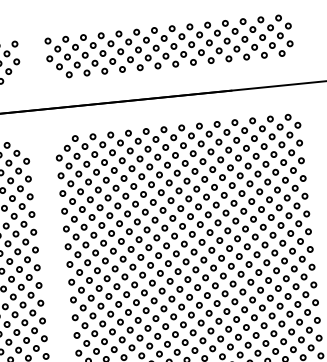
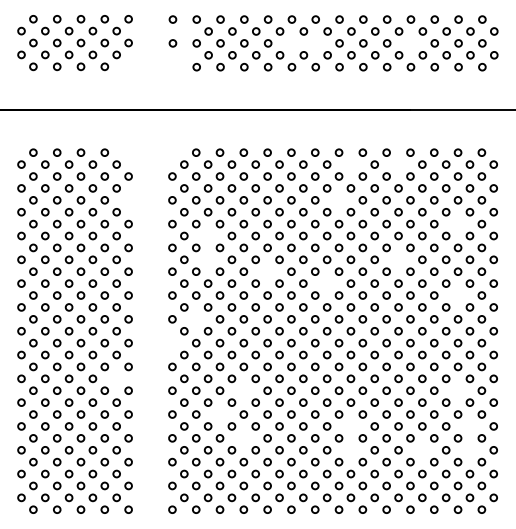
circle: (226, 41) -> (410, 43), removed
circle: (156, 48) -> (315, 43), removed
circle: (57, 49) -> (184, 31), removed
circle: (138, 50) -> (291, 43), removed
circle: (59, 67) -> (184, 55), removed
circle: (226, 132) -> (398, 164), removed
circle: (191, 135) -> (350, 164), removed
circle: (184, 163) -> (338, 200), removed
circle: (275, 171) -> (457, 223), removed
circle: (28, 179) -> (128, 200), removed
circle: (89, 199) -> (207, 235), removed
circle: (233, 203) -> (398, 259), removed
circle: (91, 217) -> (207, 259), removed
circle: (137, 221) -> (267, 271), removed
circle: (280, 225) -> (457, 295), removed
circle: (182, 226) -> (326, 283), removed
circle: (87, 262) -> (196, 319), removed
circle: (71, 281) -> (172, 342), removed
circle: (287, 296) -> (457, 390), removed
circle: (32, 312) -> (116, 378), removed
circle: (128, 312) -> (243, 390), removed
circle: (299, 322) -> (469, 426), removed
circle: (112, 331) -> (219, 414), removed
circle: (210, 331) -> (350, 426), removed
circle: (301, 340) -> (469, 450), removed
circle: (266, 343) -> (422, 450), removed
circle: (131, 348) -> (243, 438), removed
circle: (212, 349) -> (350, 450), removed

